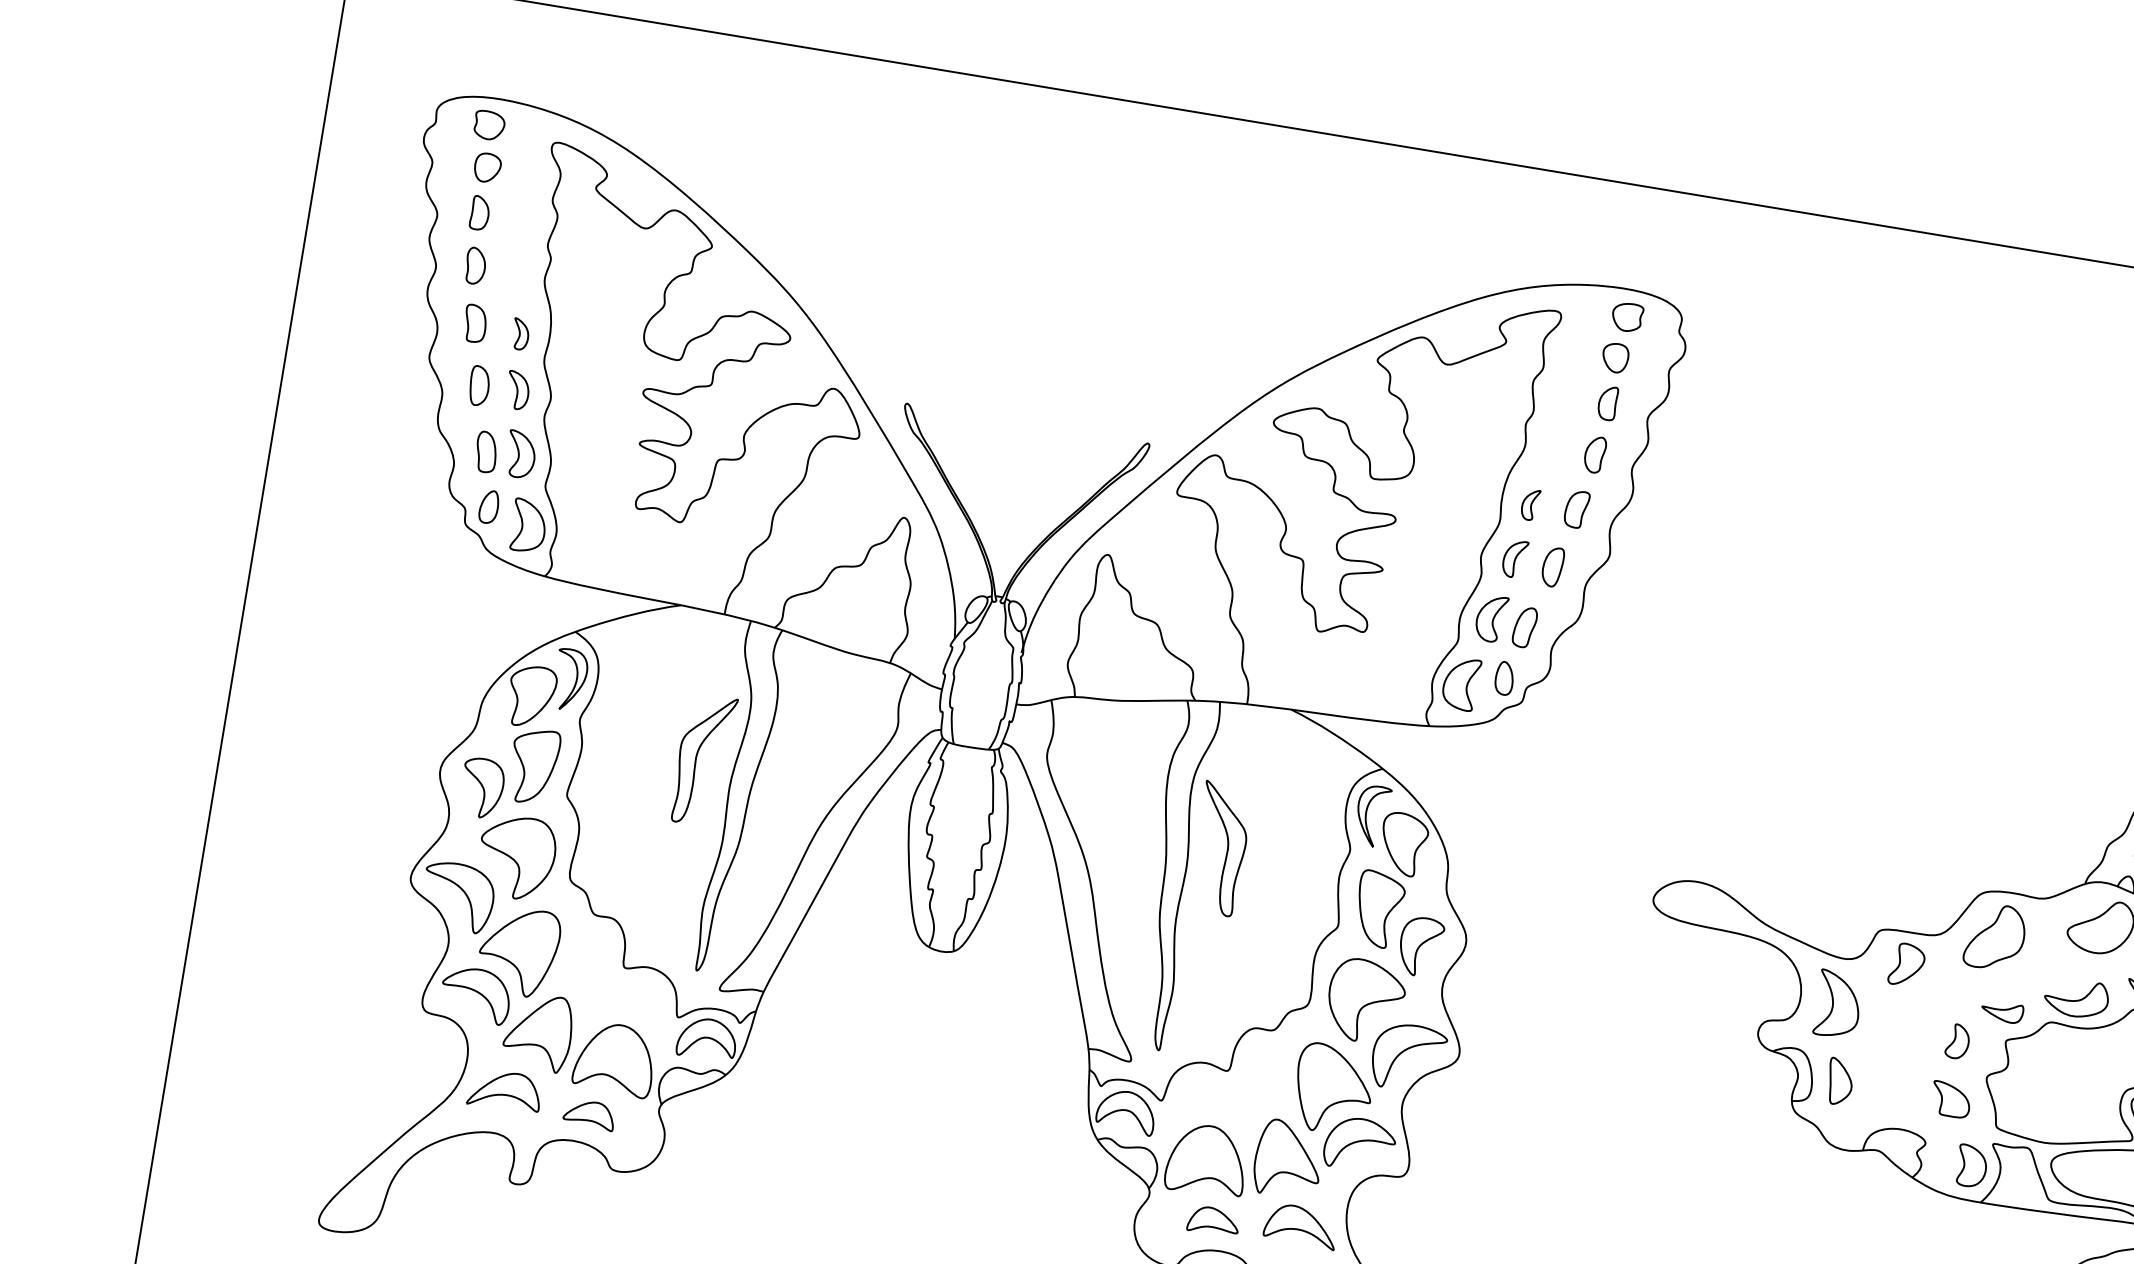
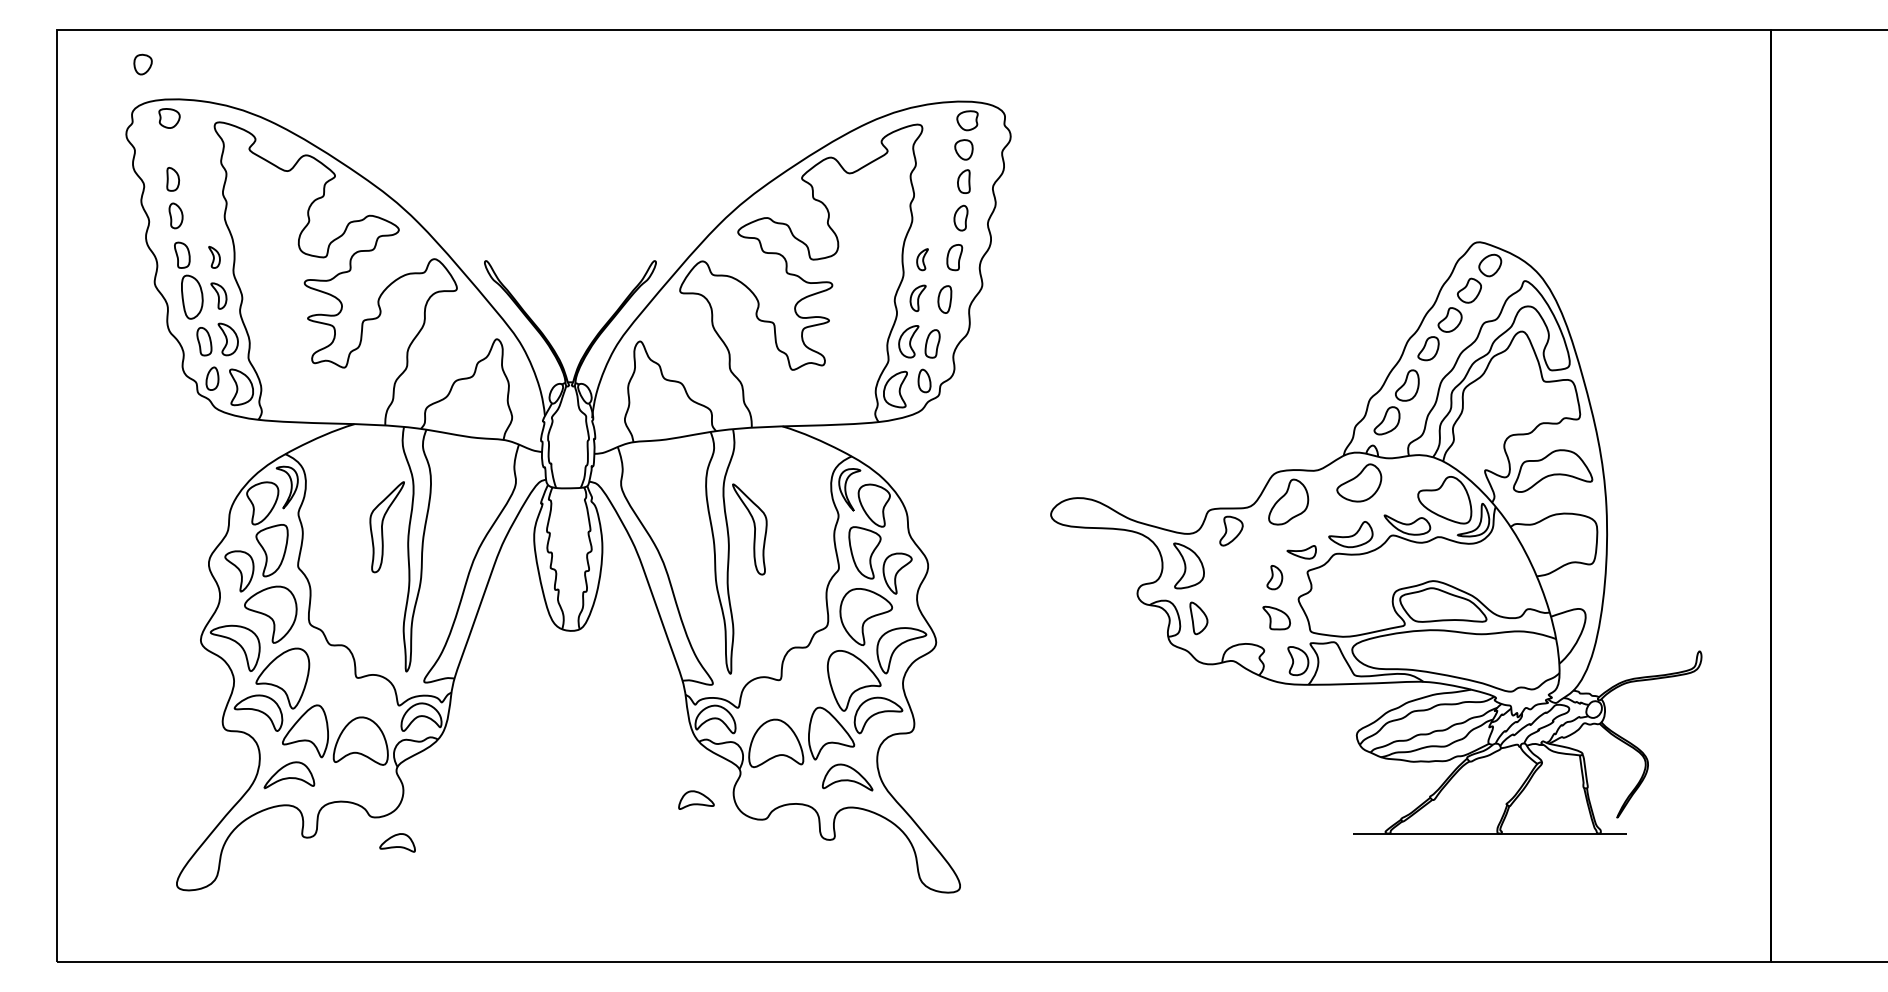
part: (486, 167) -> (142, 64), moved
part: (478, 386) -> (191, 297), size x1.6
part: (589, 1114) -> (397, 842), moved
part: (1213, 1220) -> (696, 799), moved

